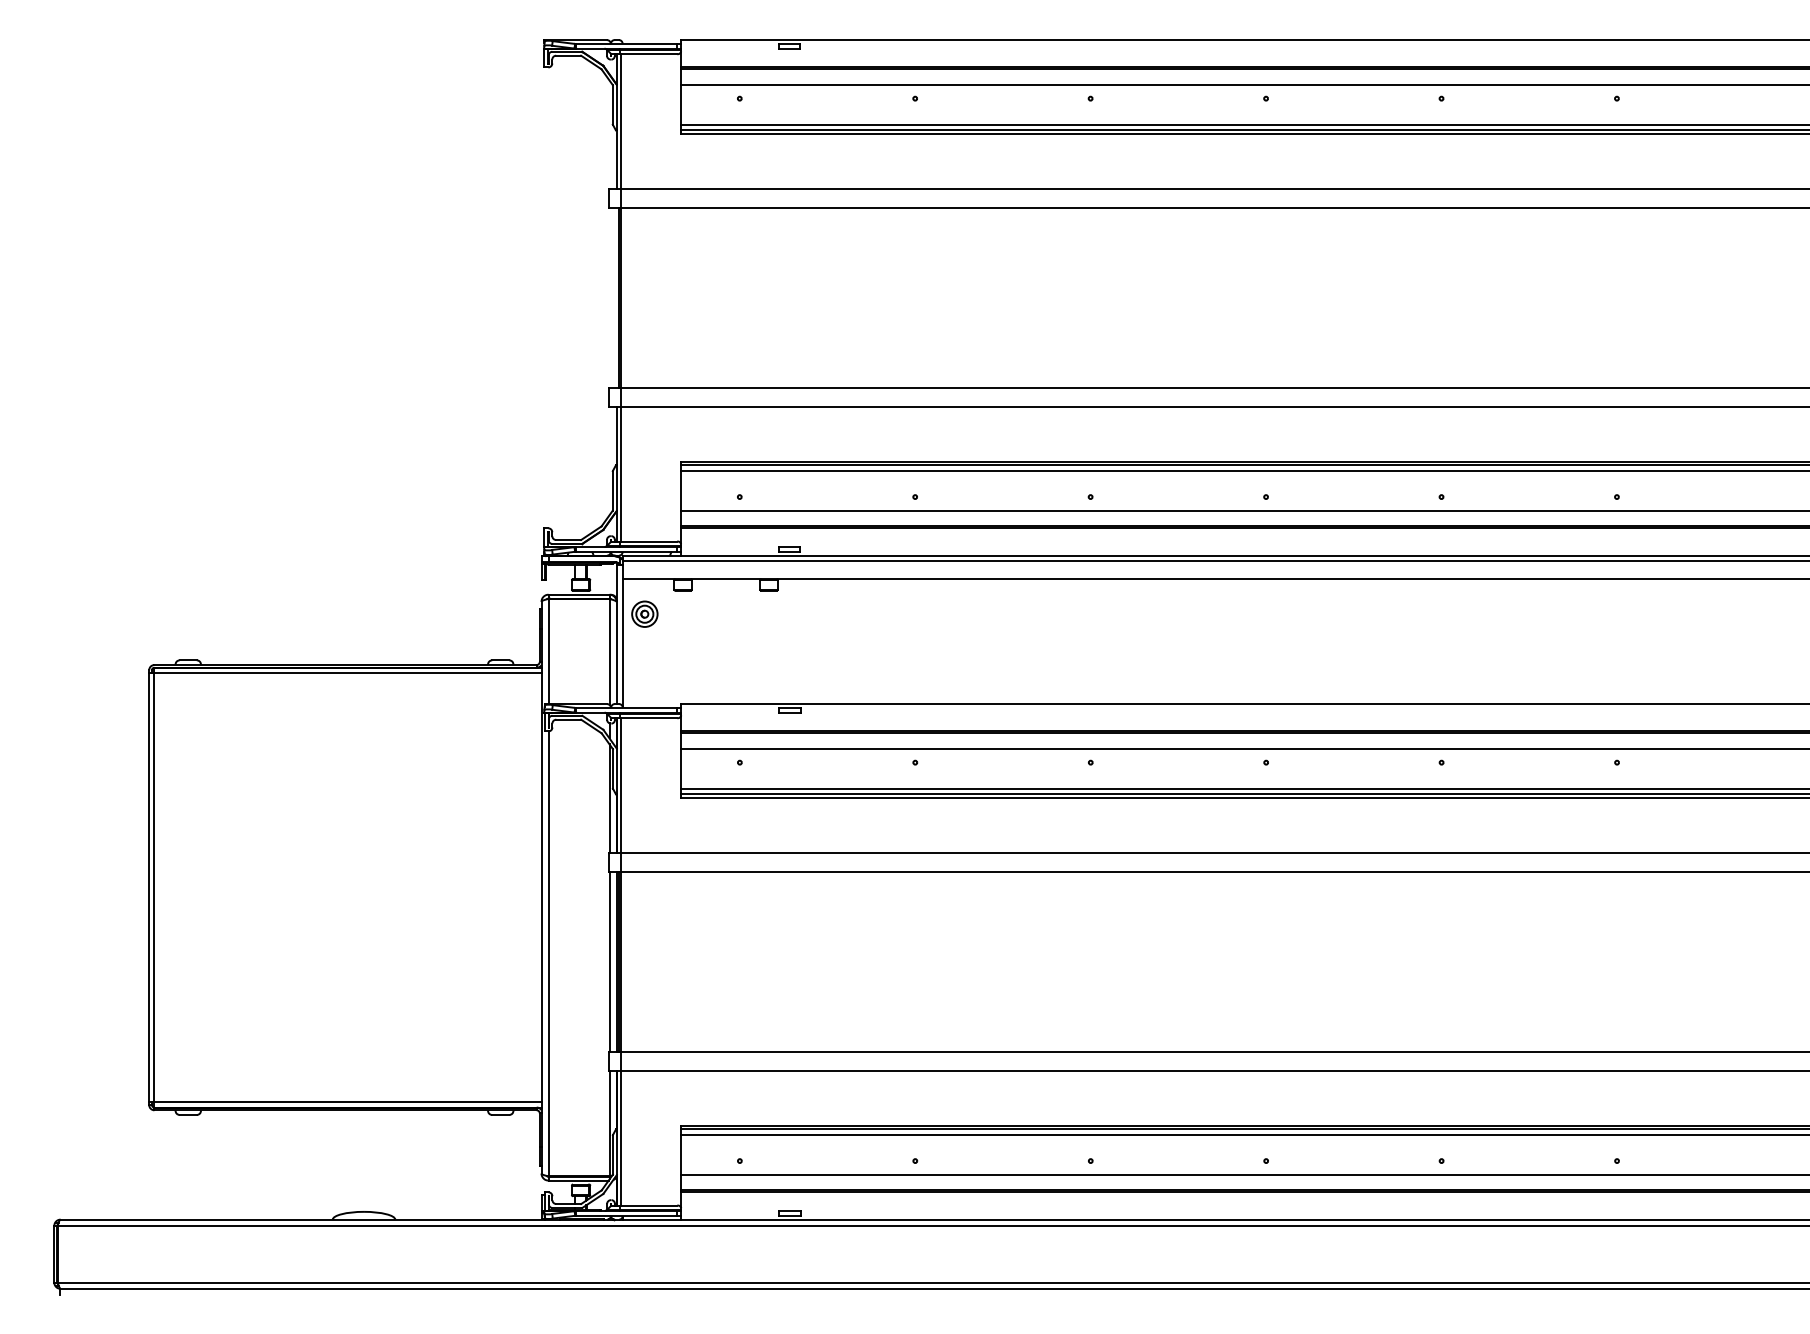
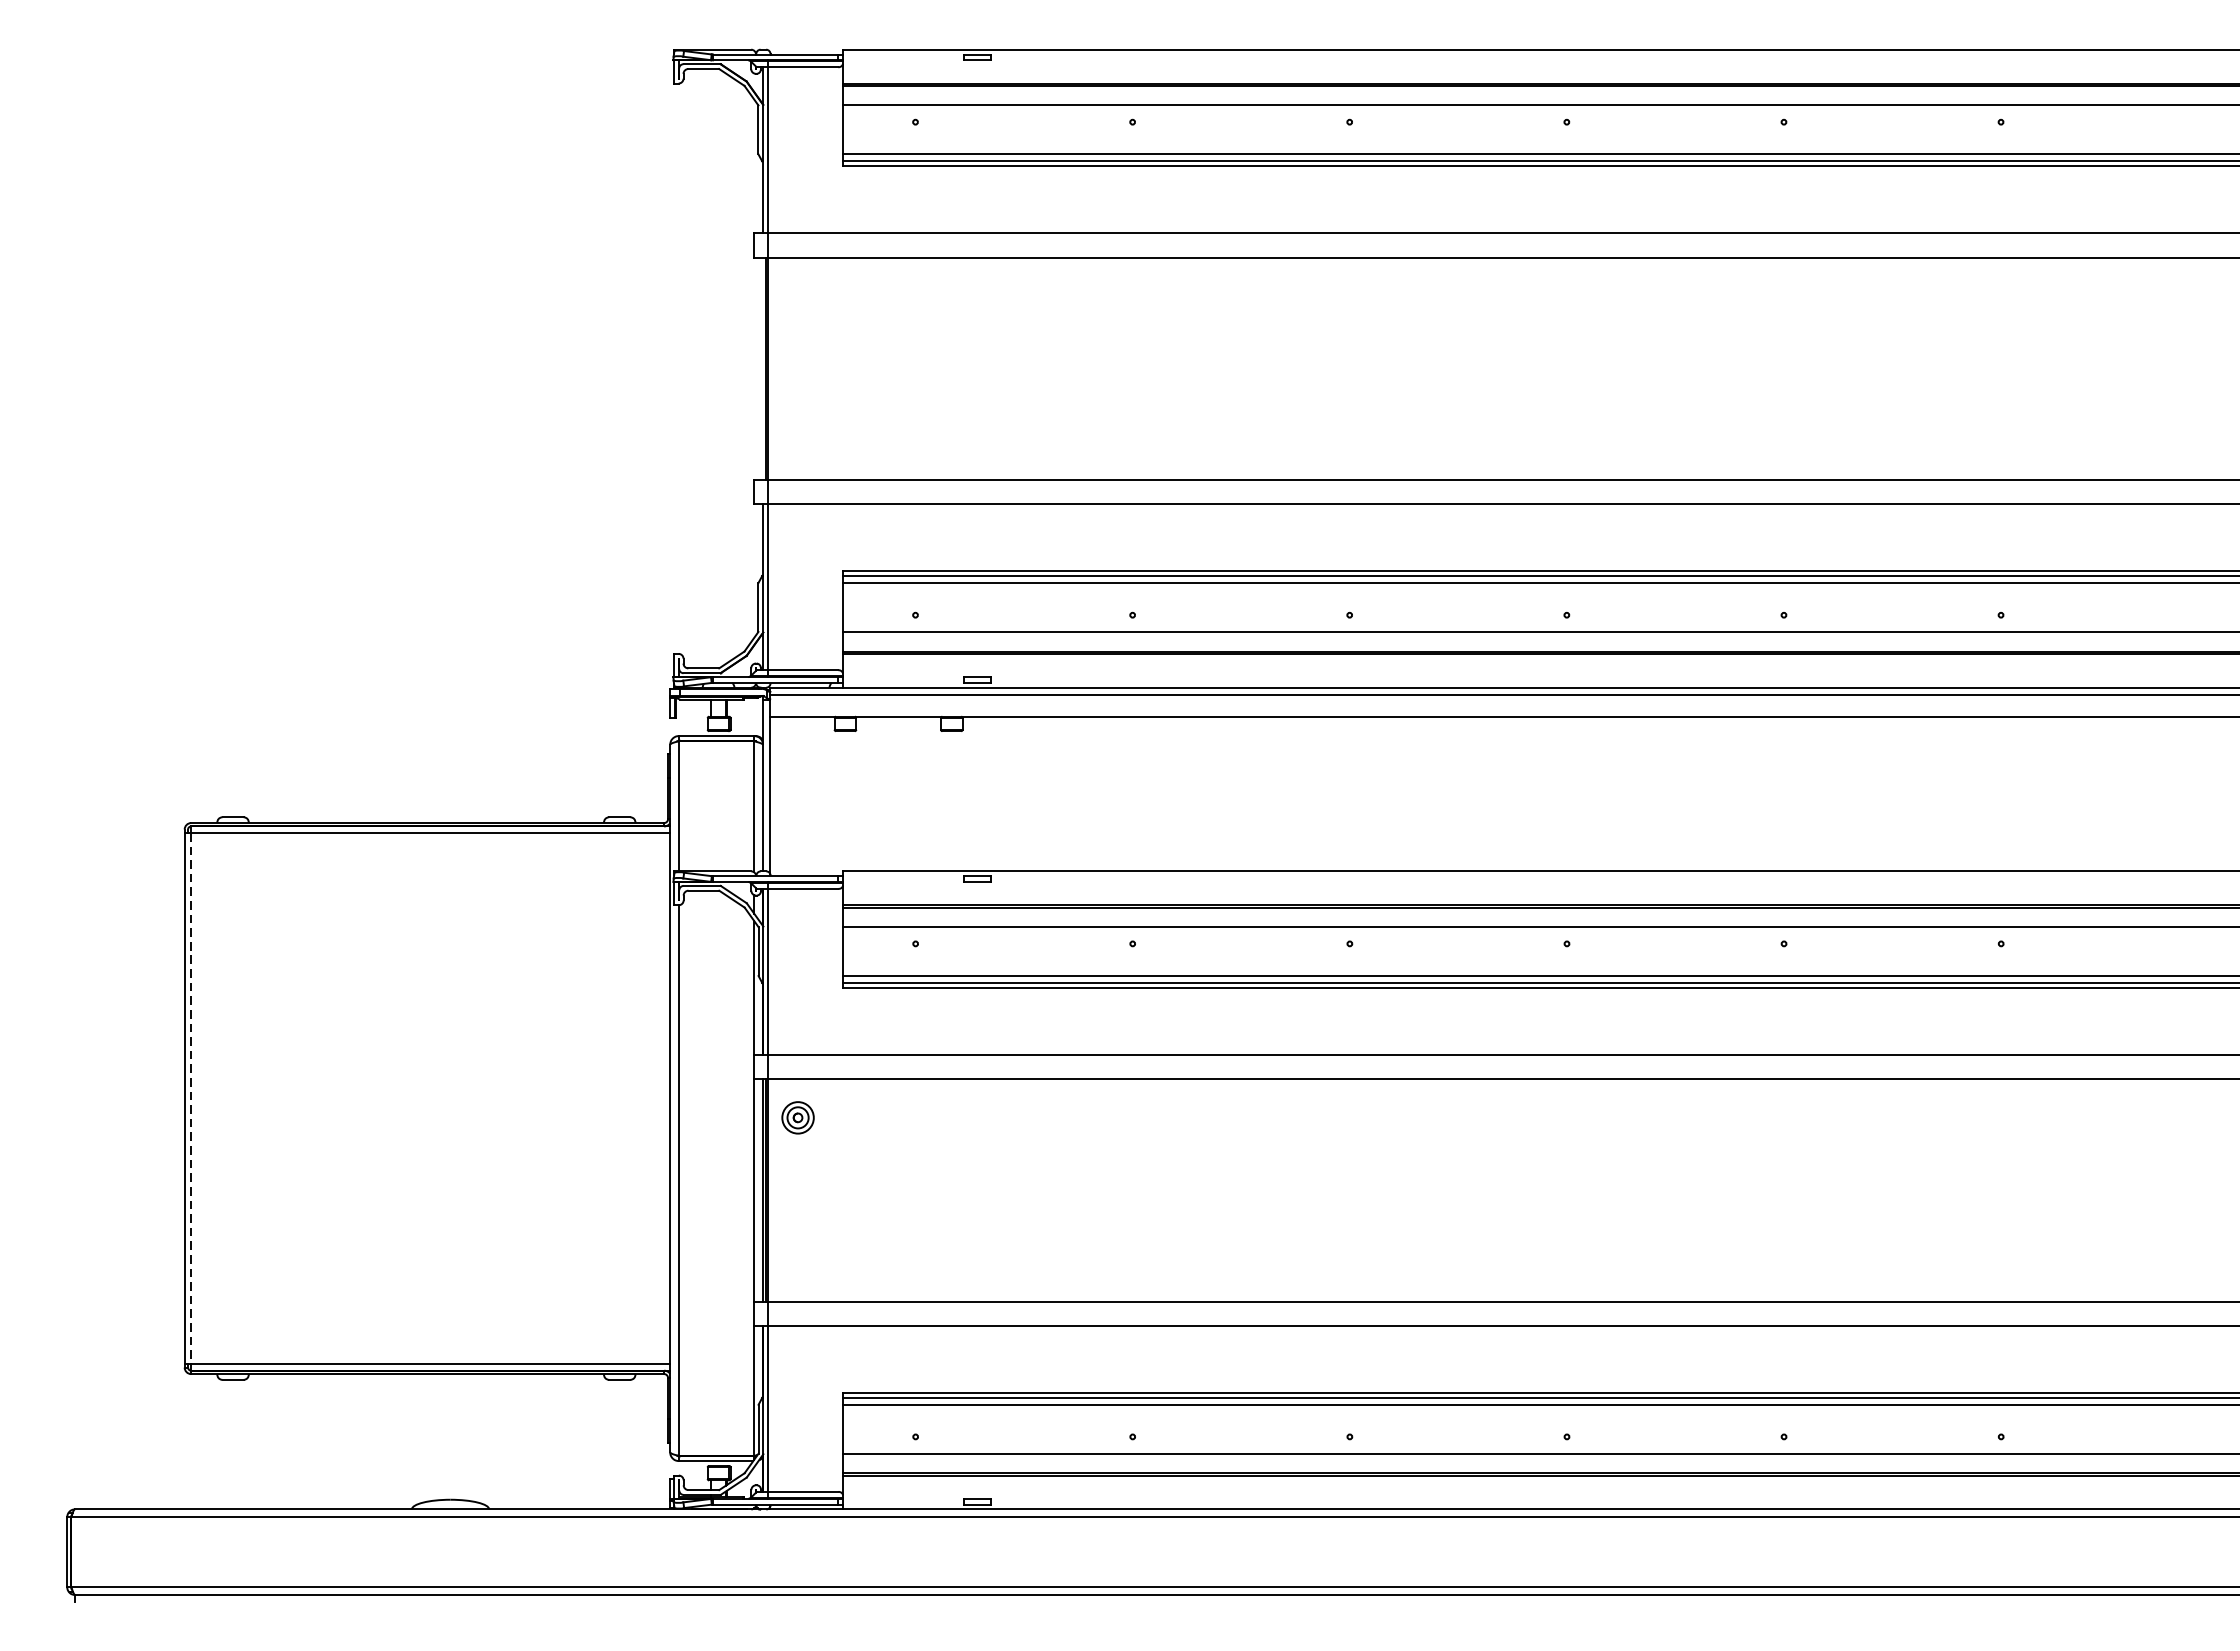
part: (644, 613) -> (797, 1116), moved
line: (154, 887) -> (191, 1098), solid -> dashed

